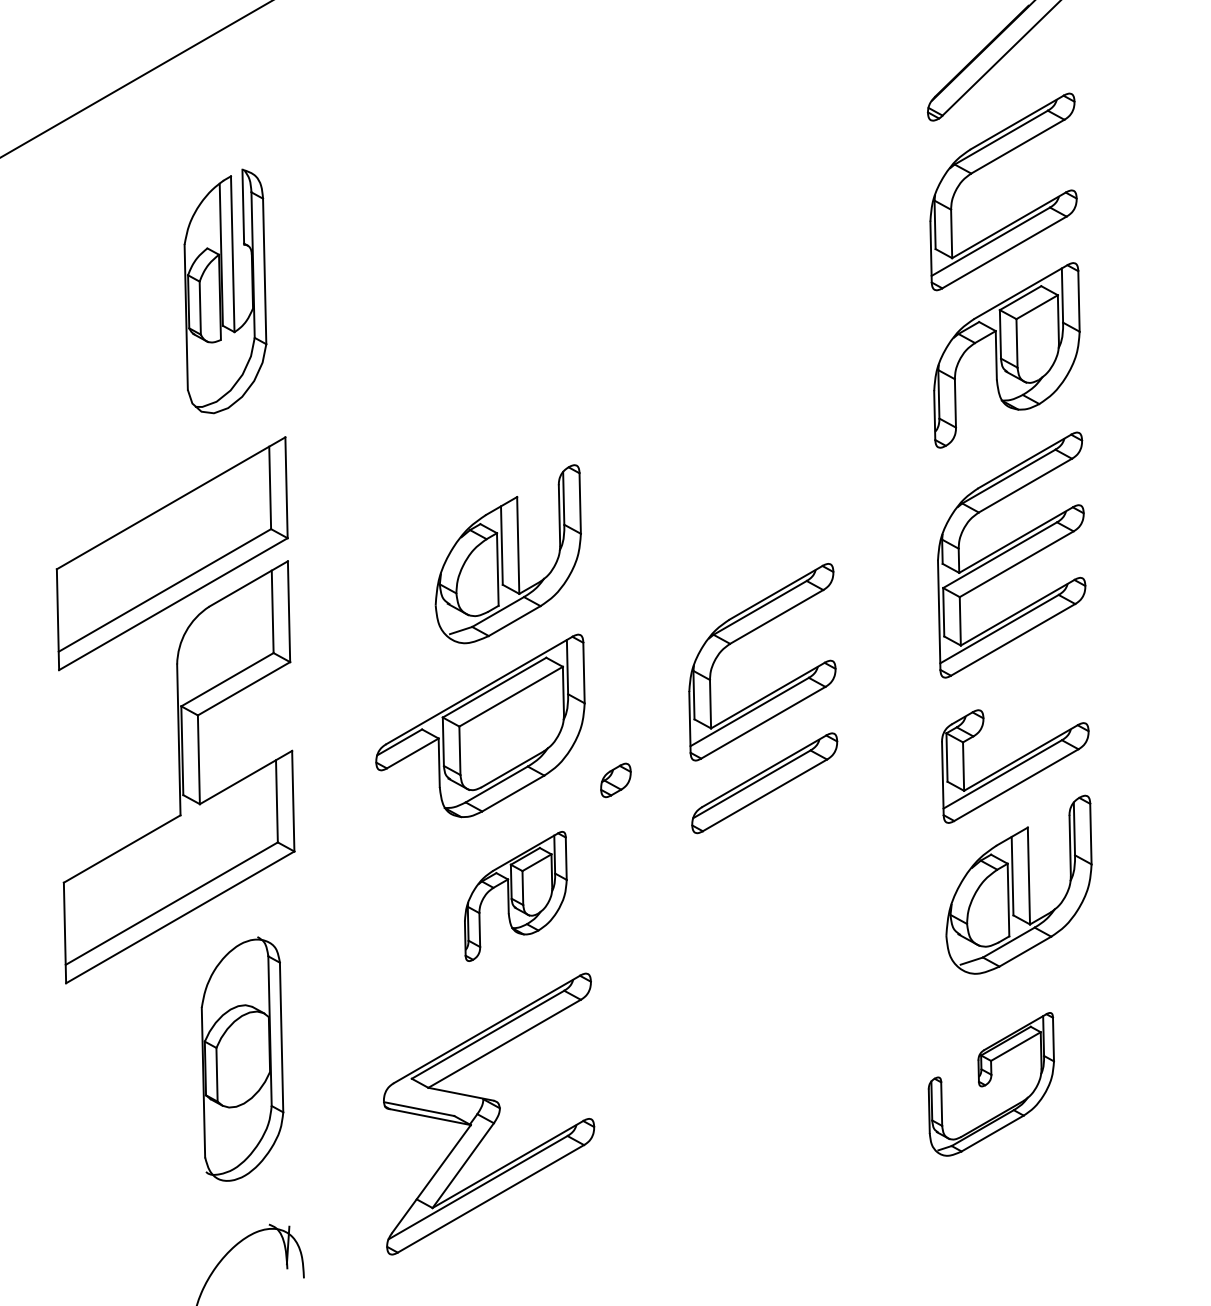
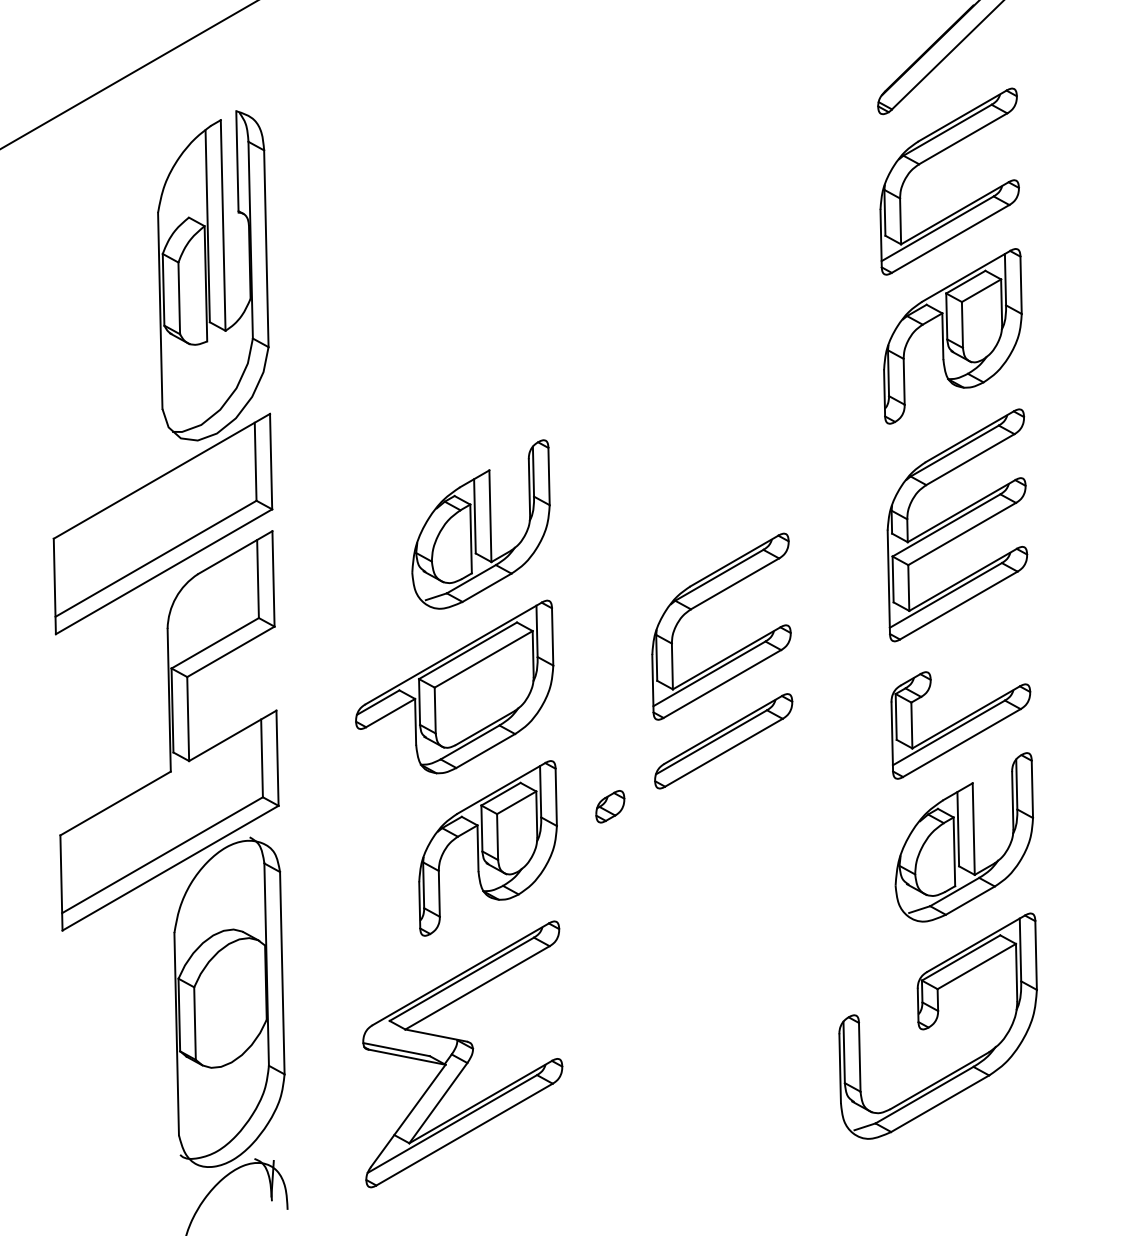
part: (225, 291) -> (213, 275), size x1.43
part: (615, 780) -> (609, 806), moved
part: (515, 896) -> (487, 848), size x1.43
part: (242, 1058) -> (229, 1001), size x1.43
part: (991, 1084) -> (938, 1026), size x1.67

